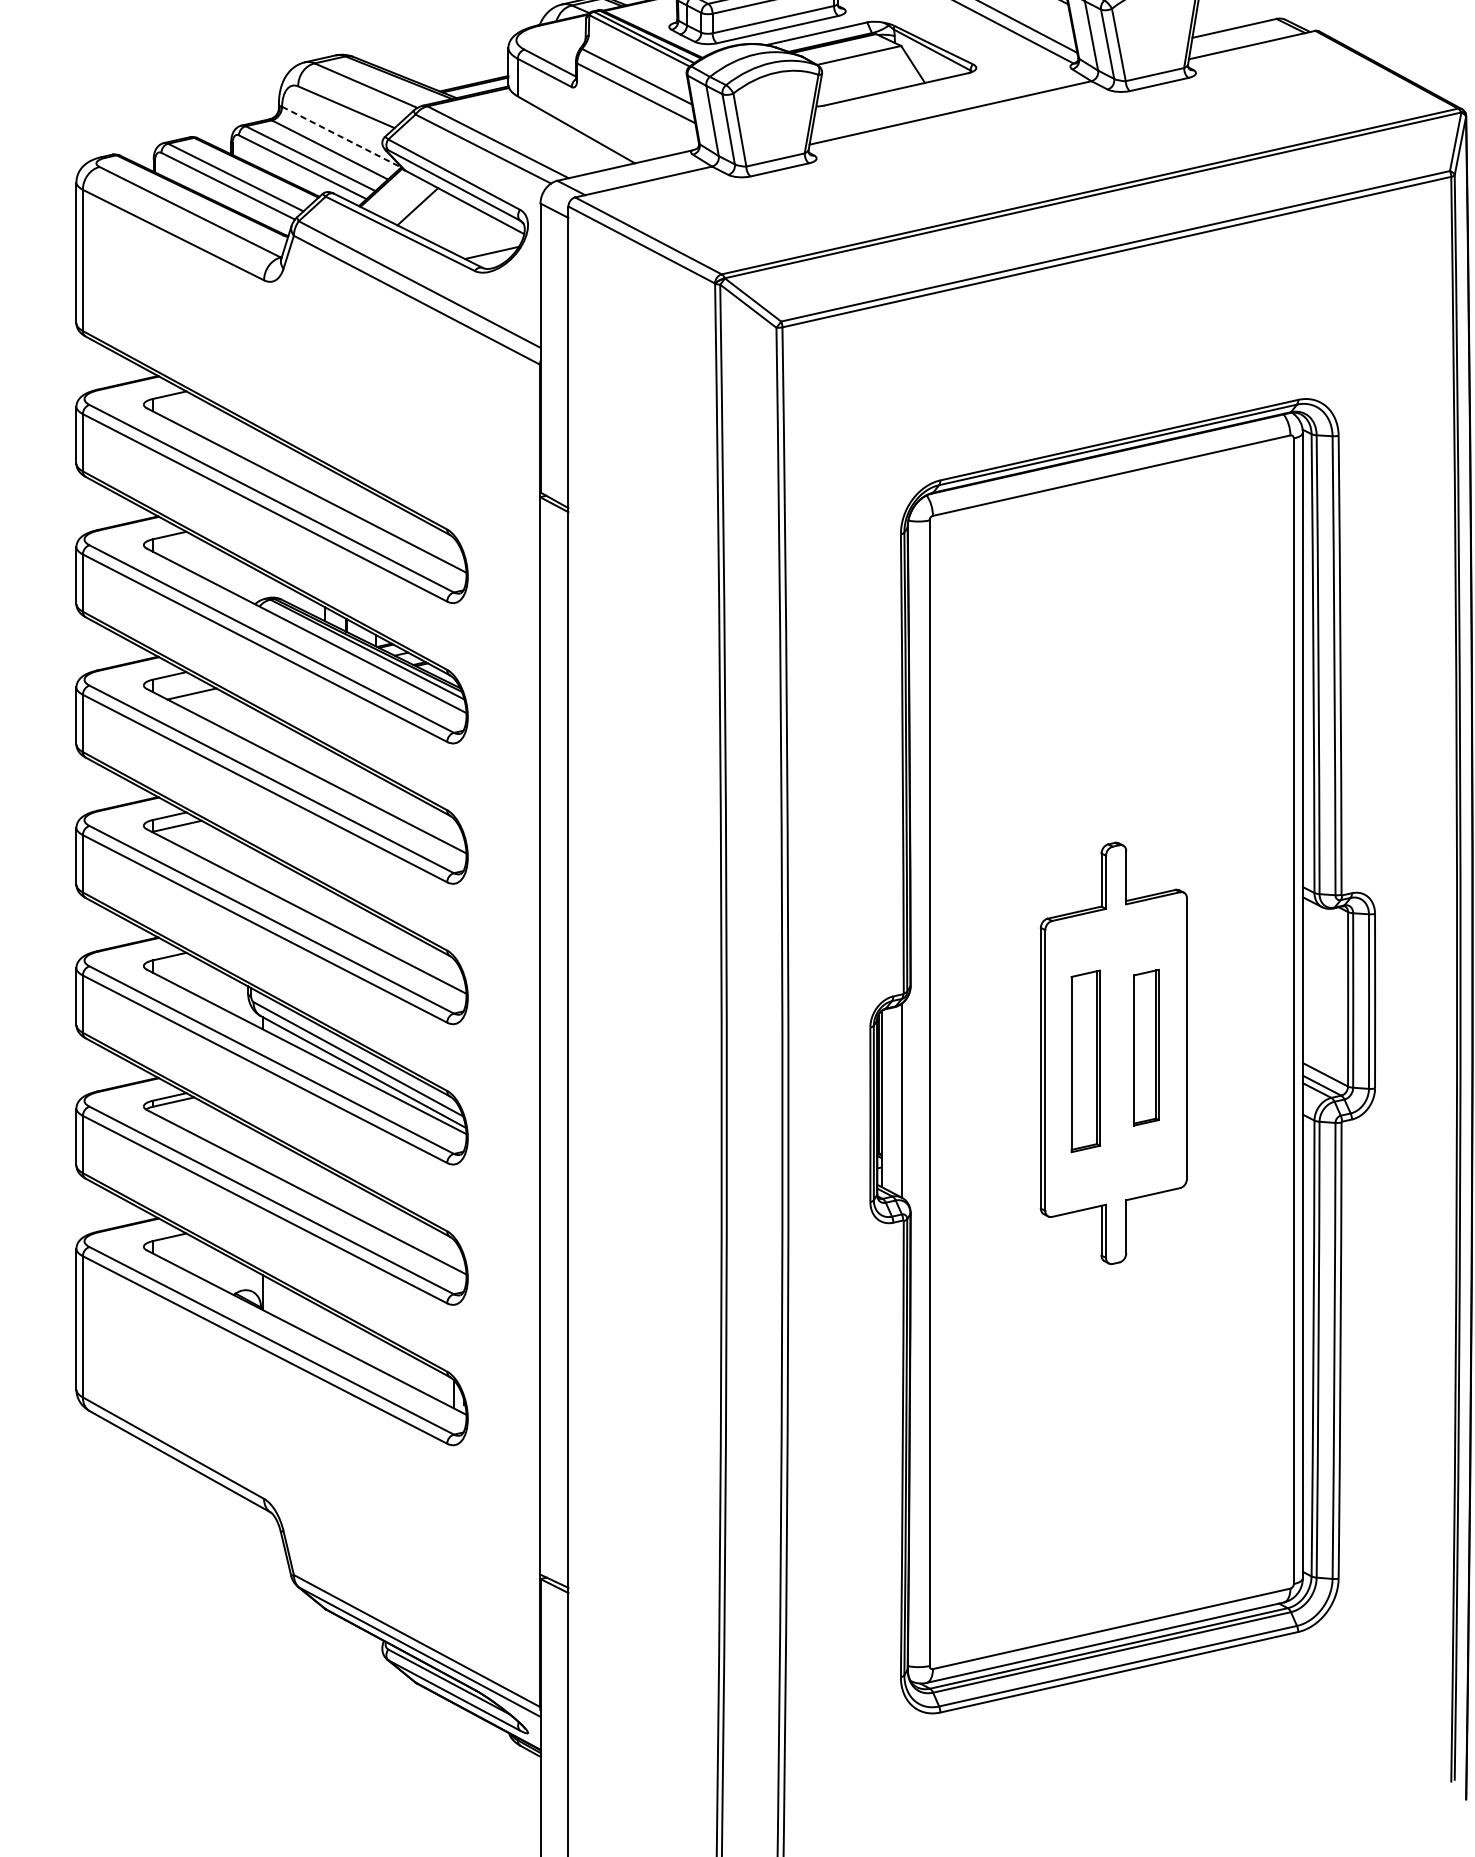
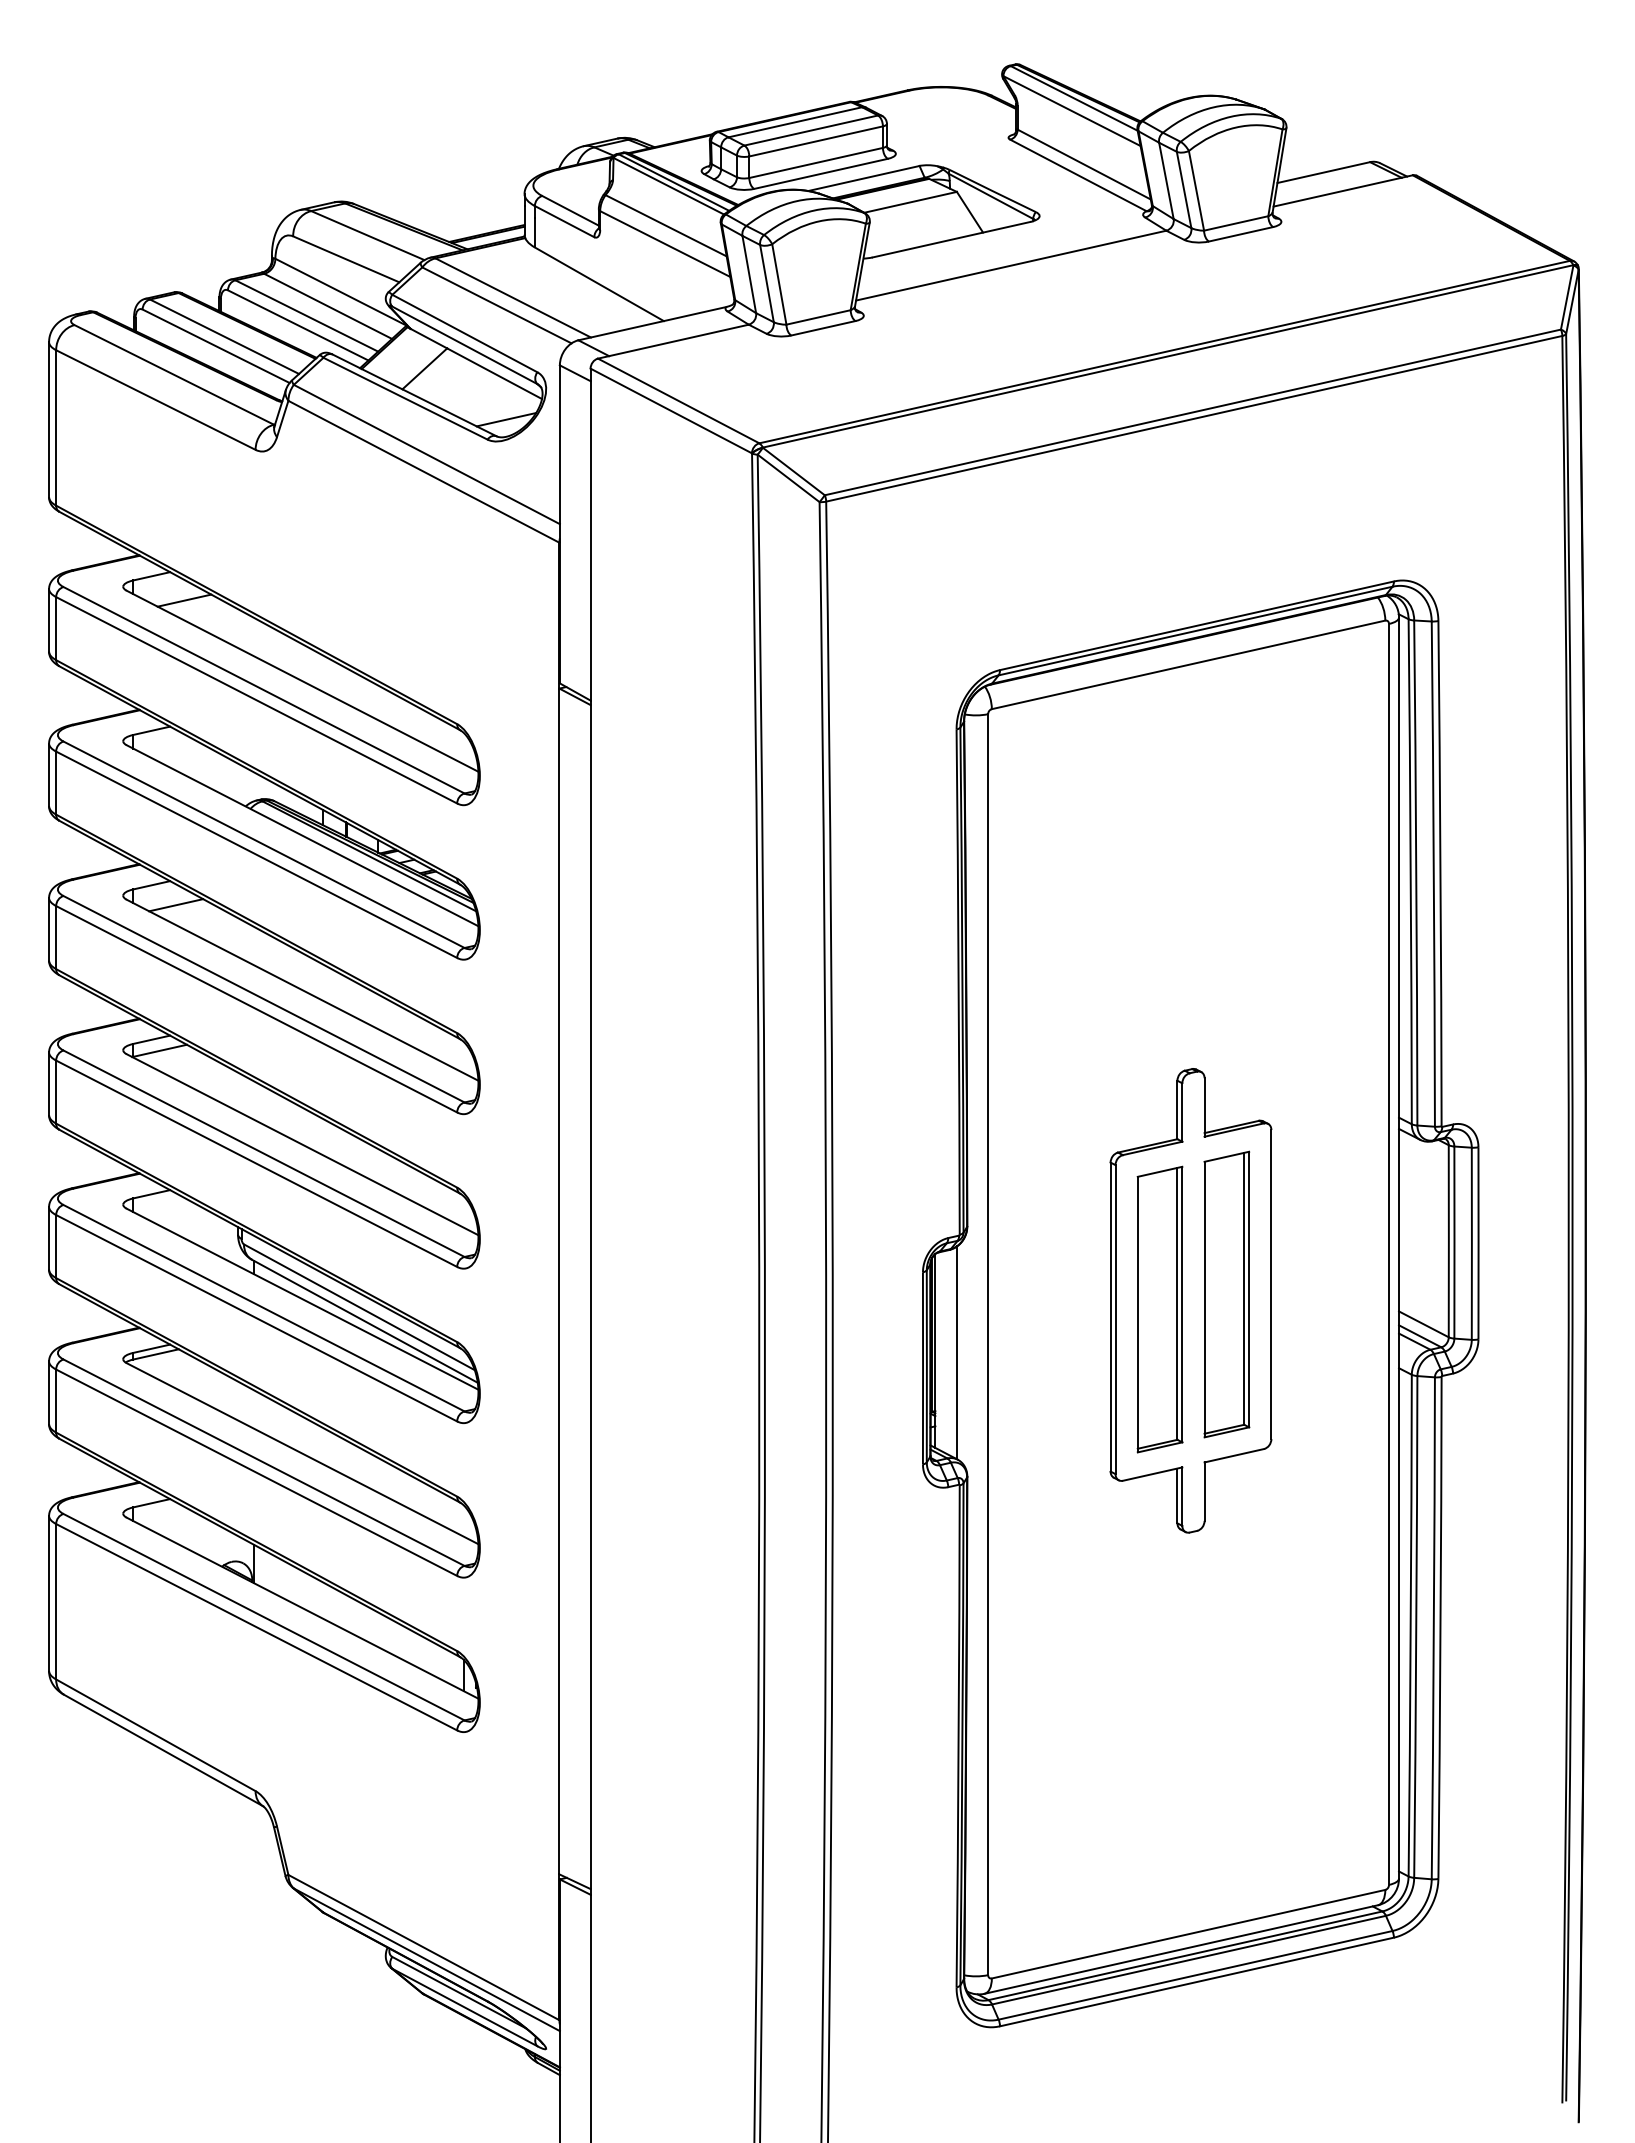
line: (342, 137) -> (341, 292), dashed -> solid
line: (199, 417) -> (184, 600), added
part: (1146, 1047) -> (1226, 1294), size x1.67
part: (1085, 1061) -> (1159, 1309), size x1.43

